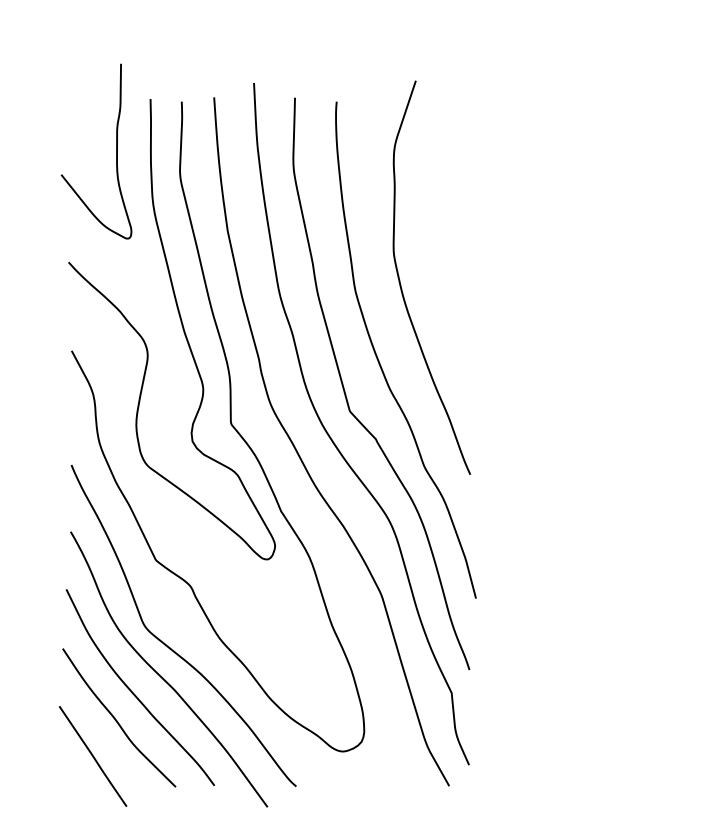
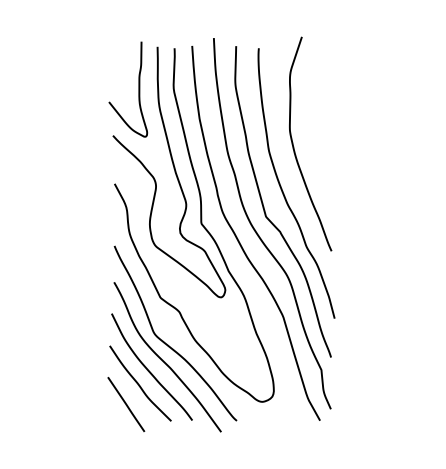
curve: (115, 151) -> (138, 89), moved

